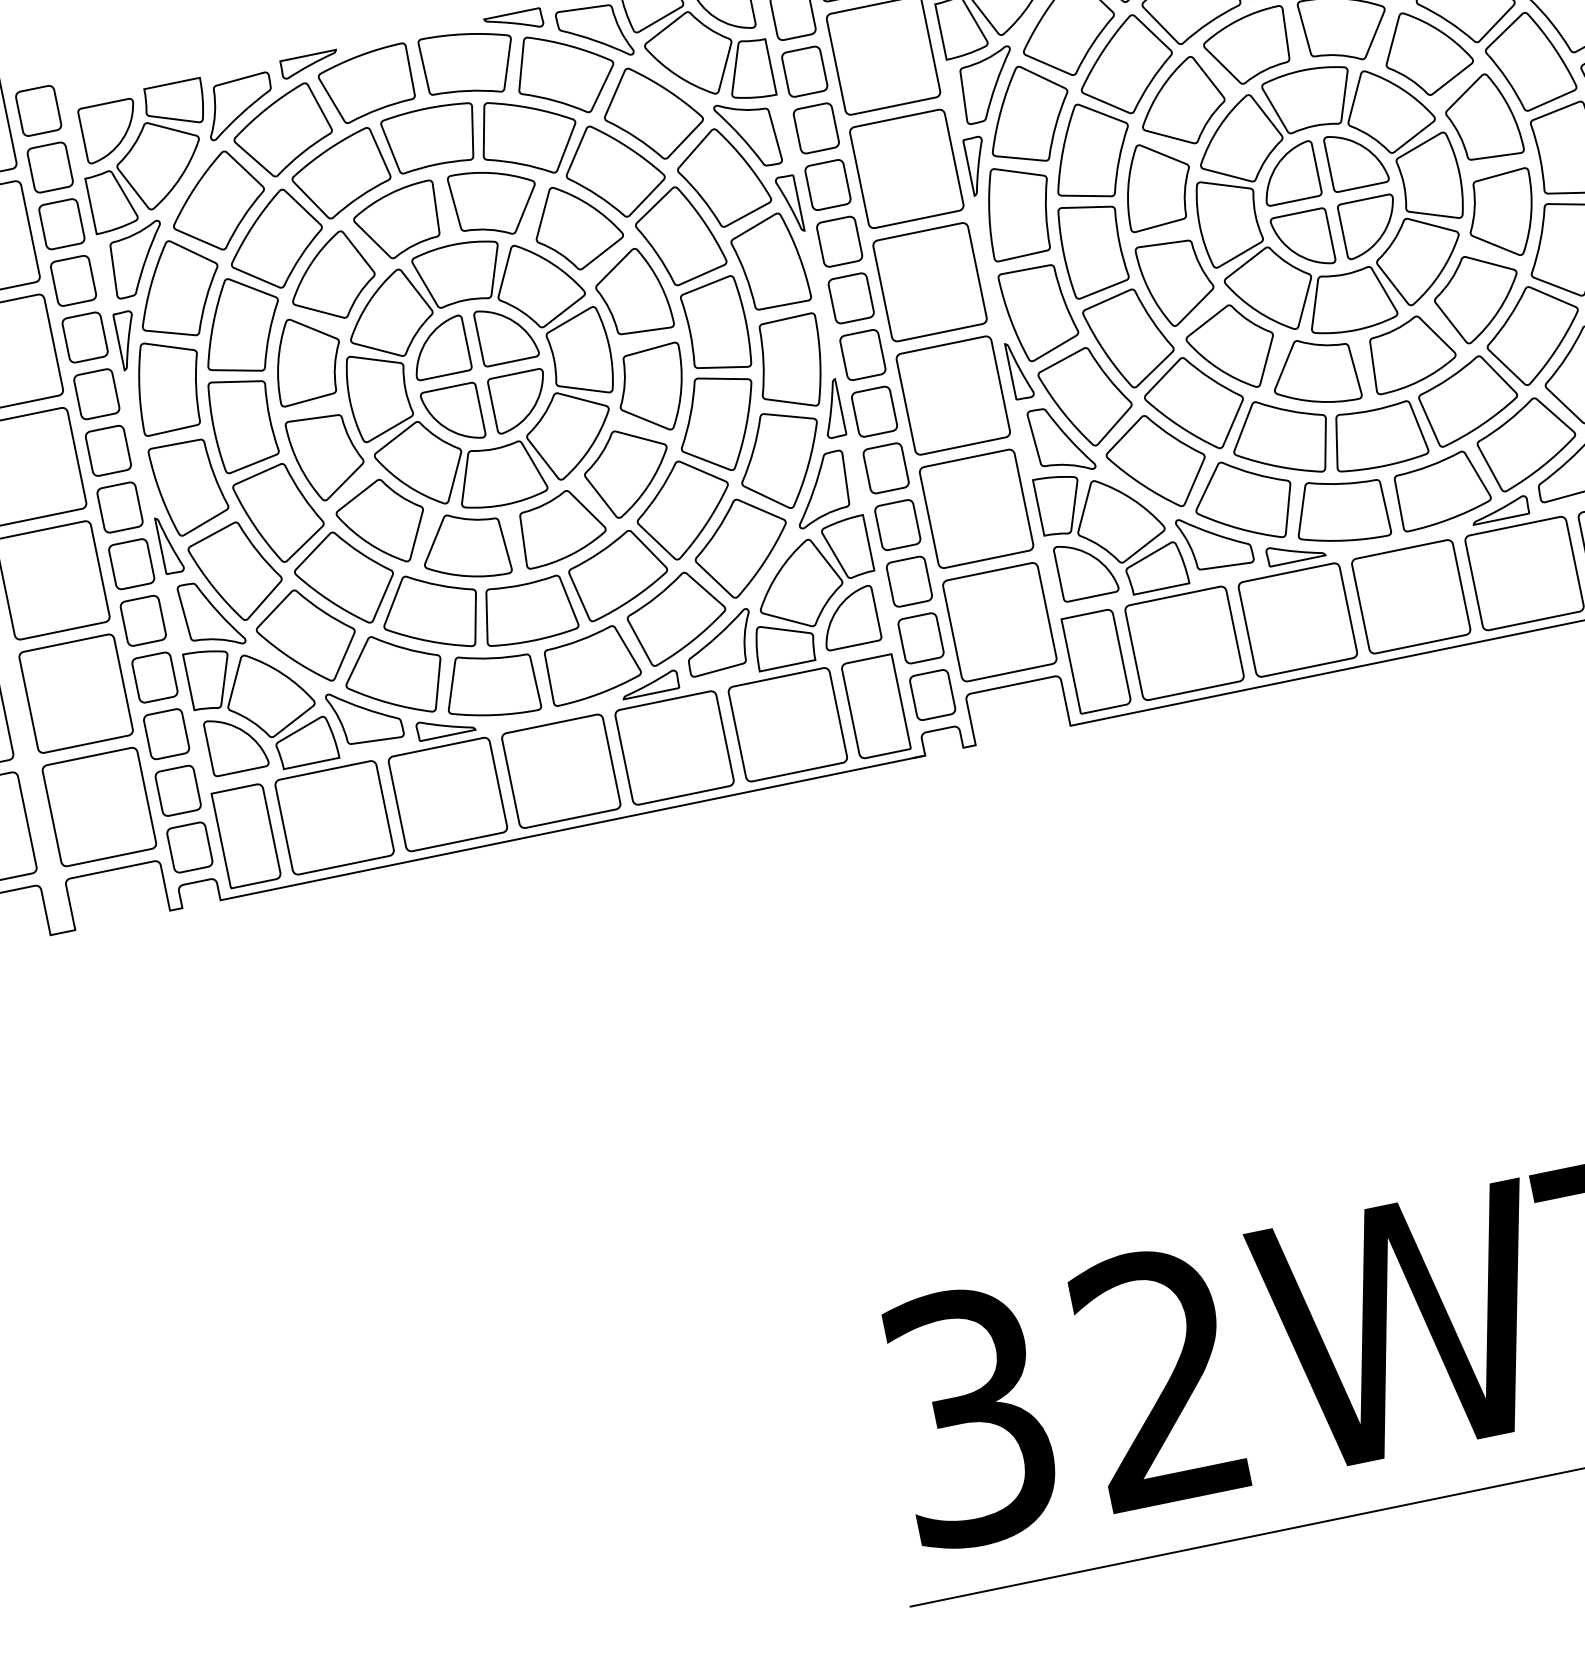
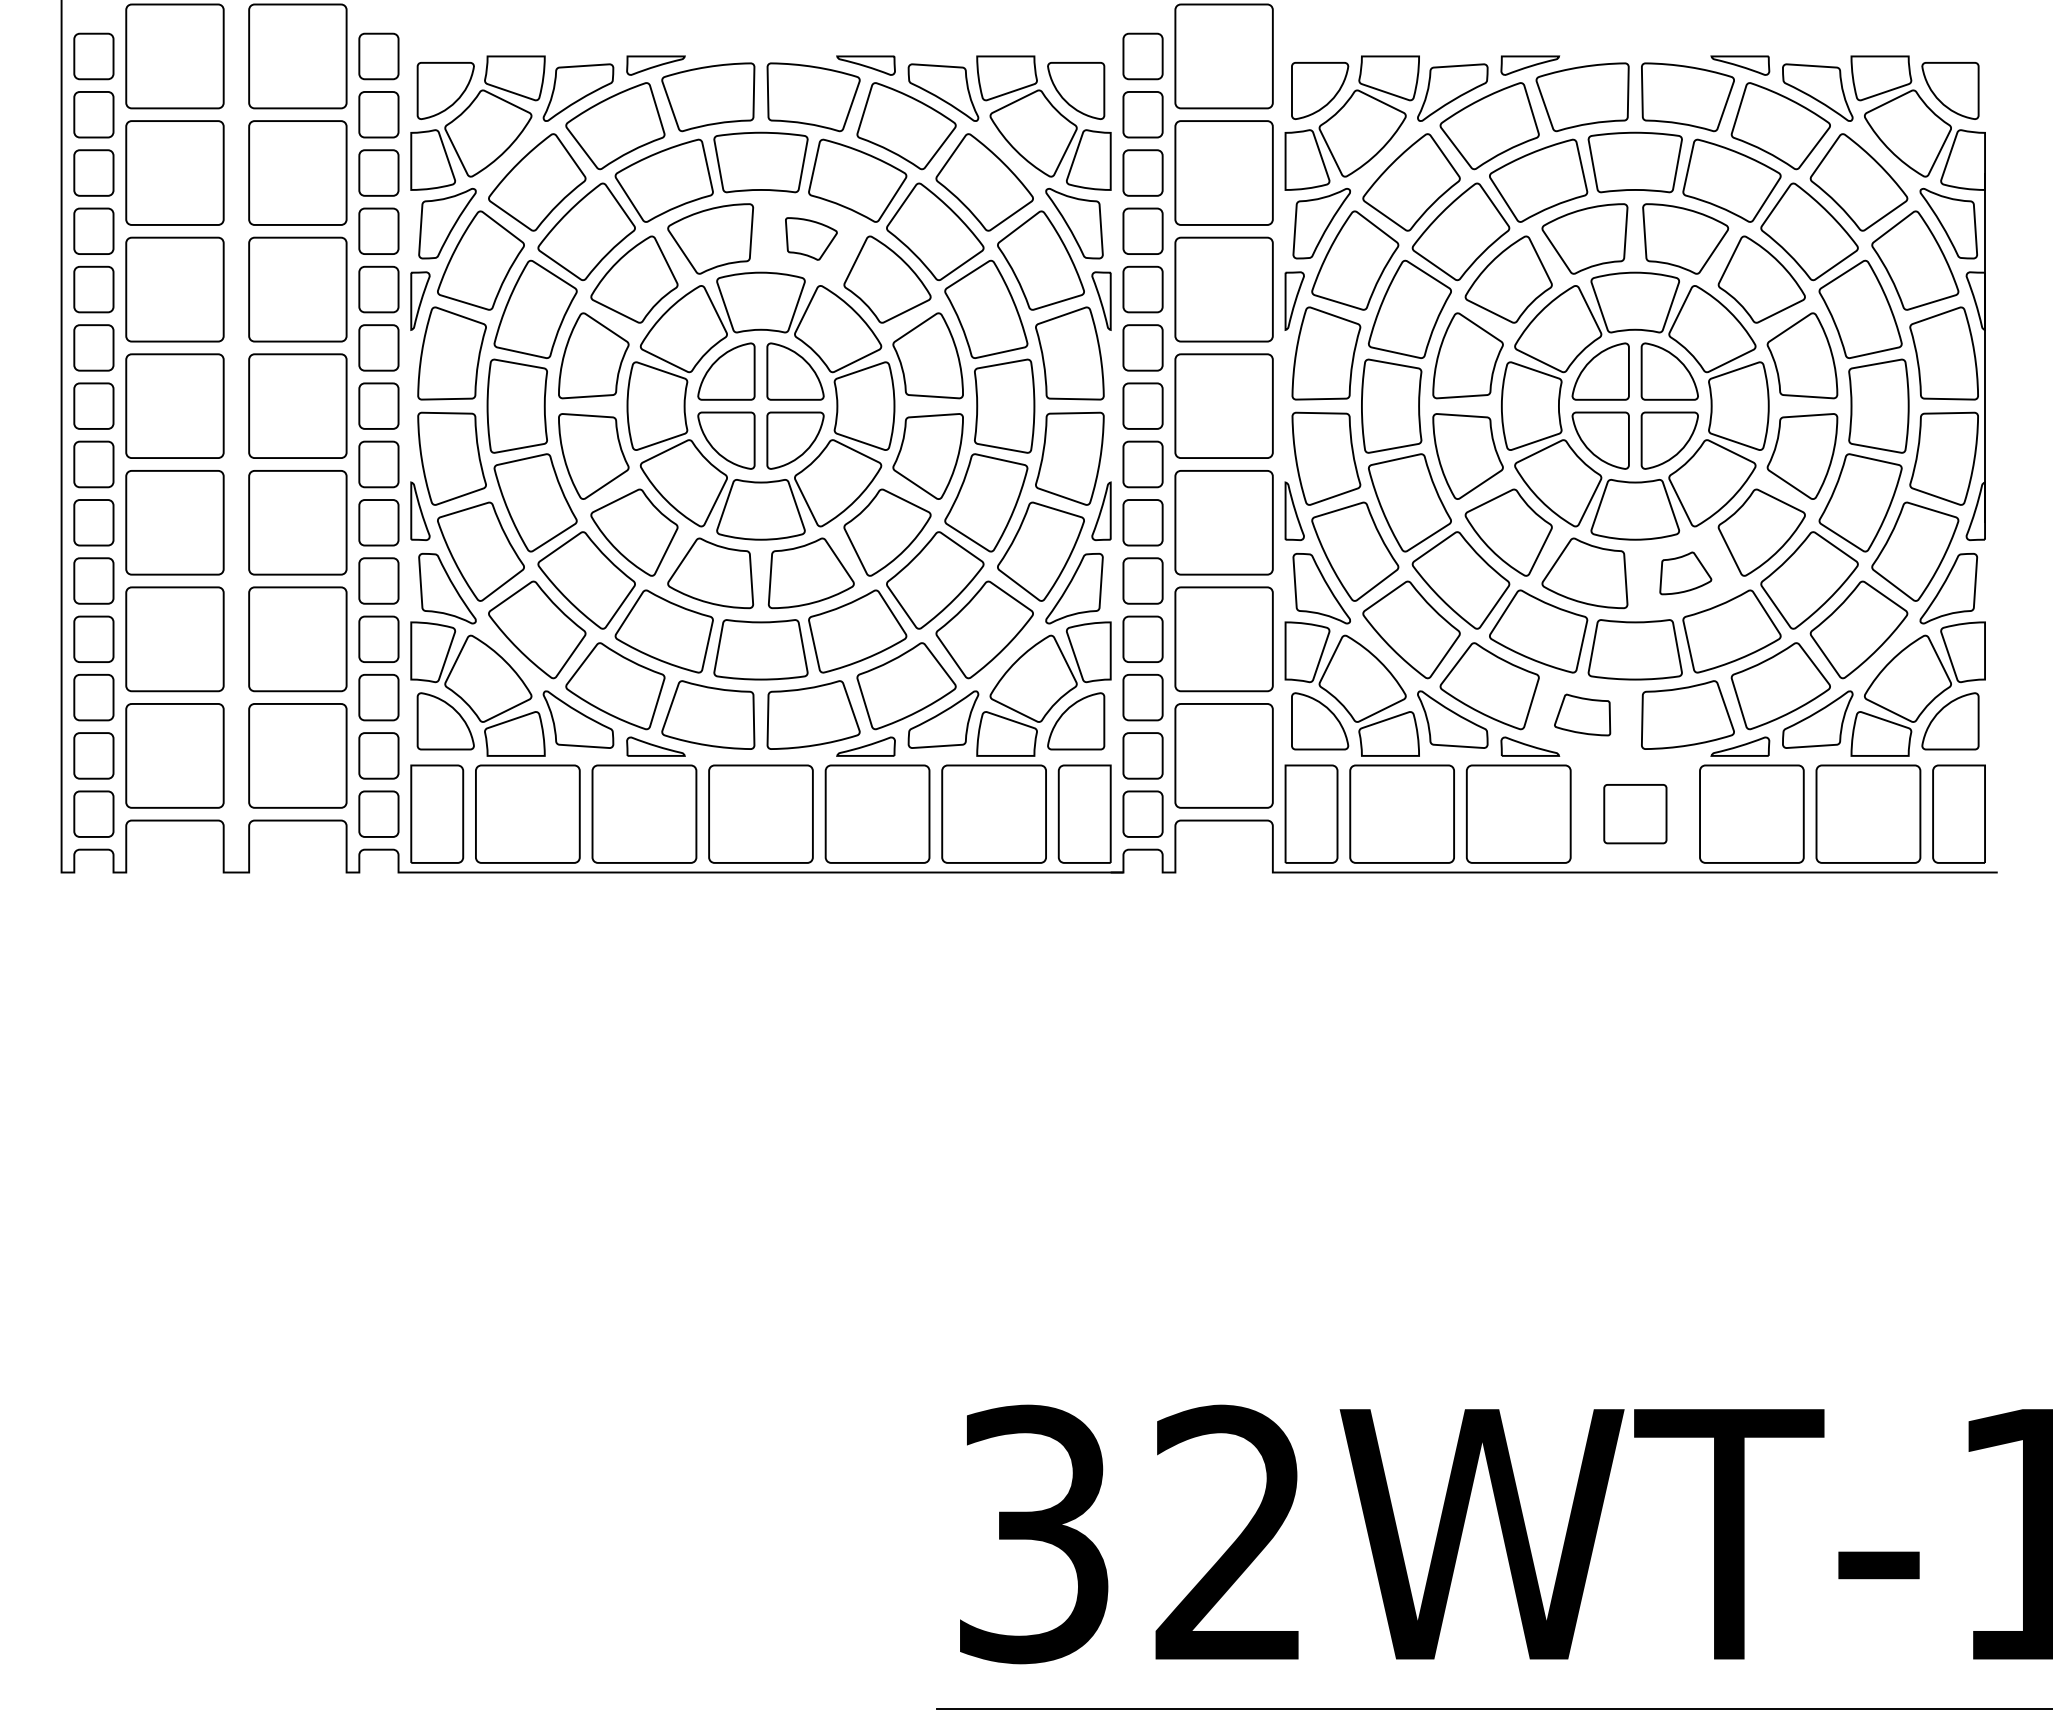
part: (495, 201) -> (811, 238), size x0.6
part: (1411, 352) -> (1685, 573), size x0.6
part: (1339, 510) -> (1582, 714), size x0.6
part: (1411, 596) -> (1635, 813), size x0.6

